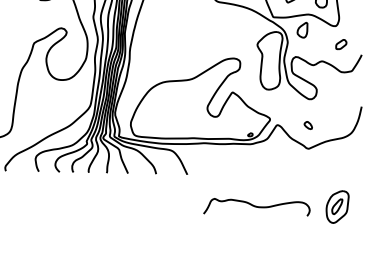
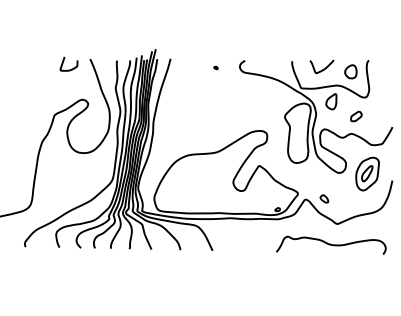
part: (341, 44) -> (356, 116), moved
part: (308, 125) -> (324, 198), moved
curve: (257, 206) -> (331, 244), moved
part: (337, 206) -> (367, 173), moved

